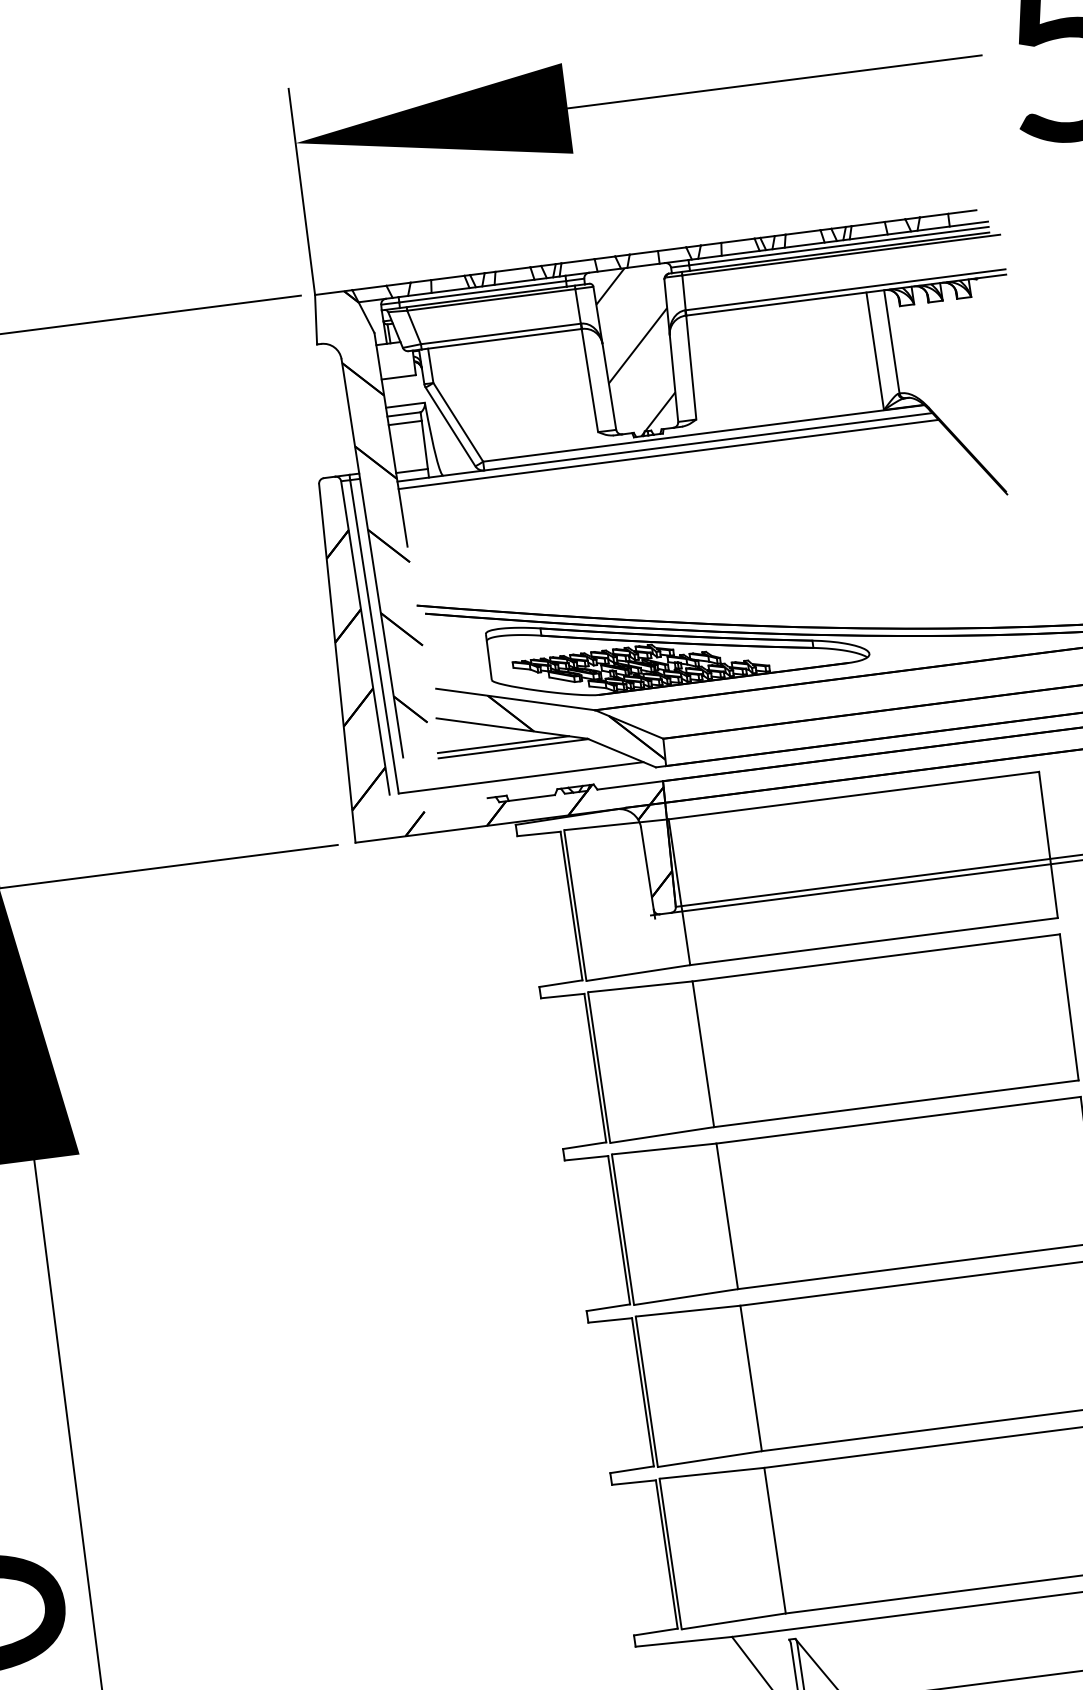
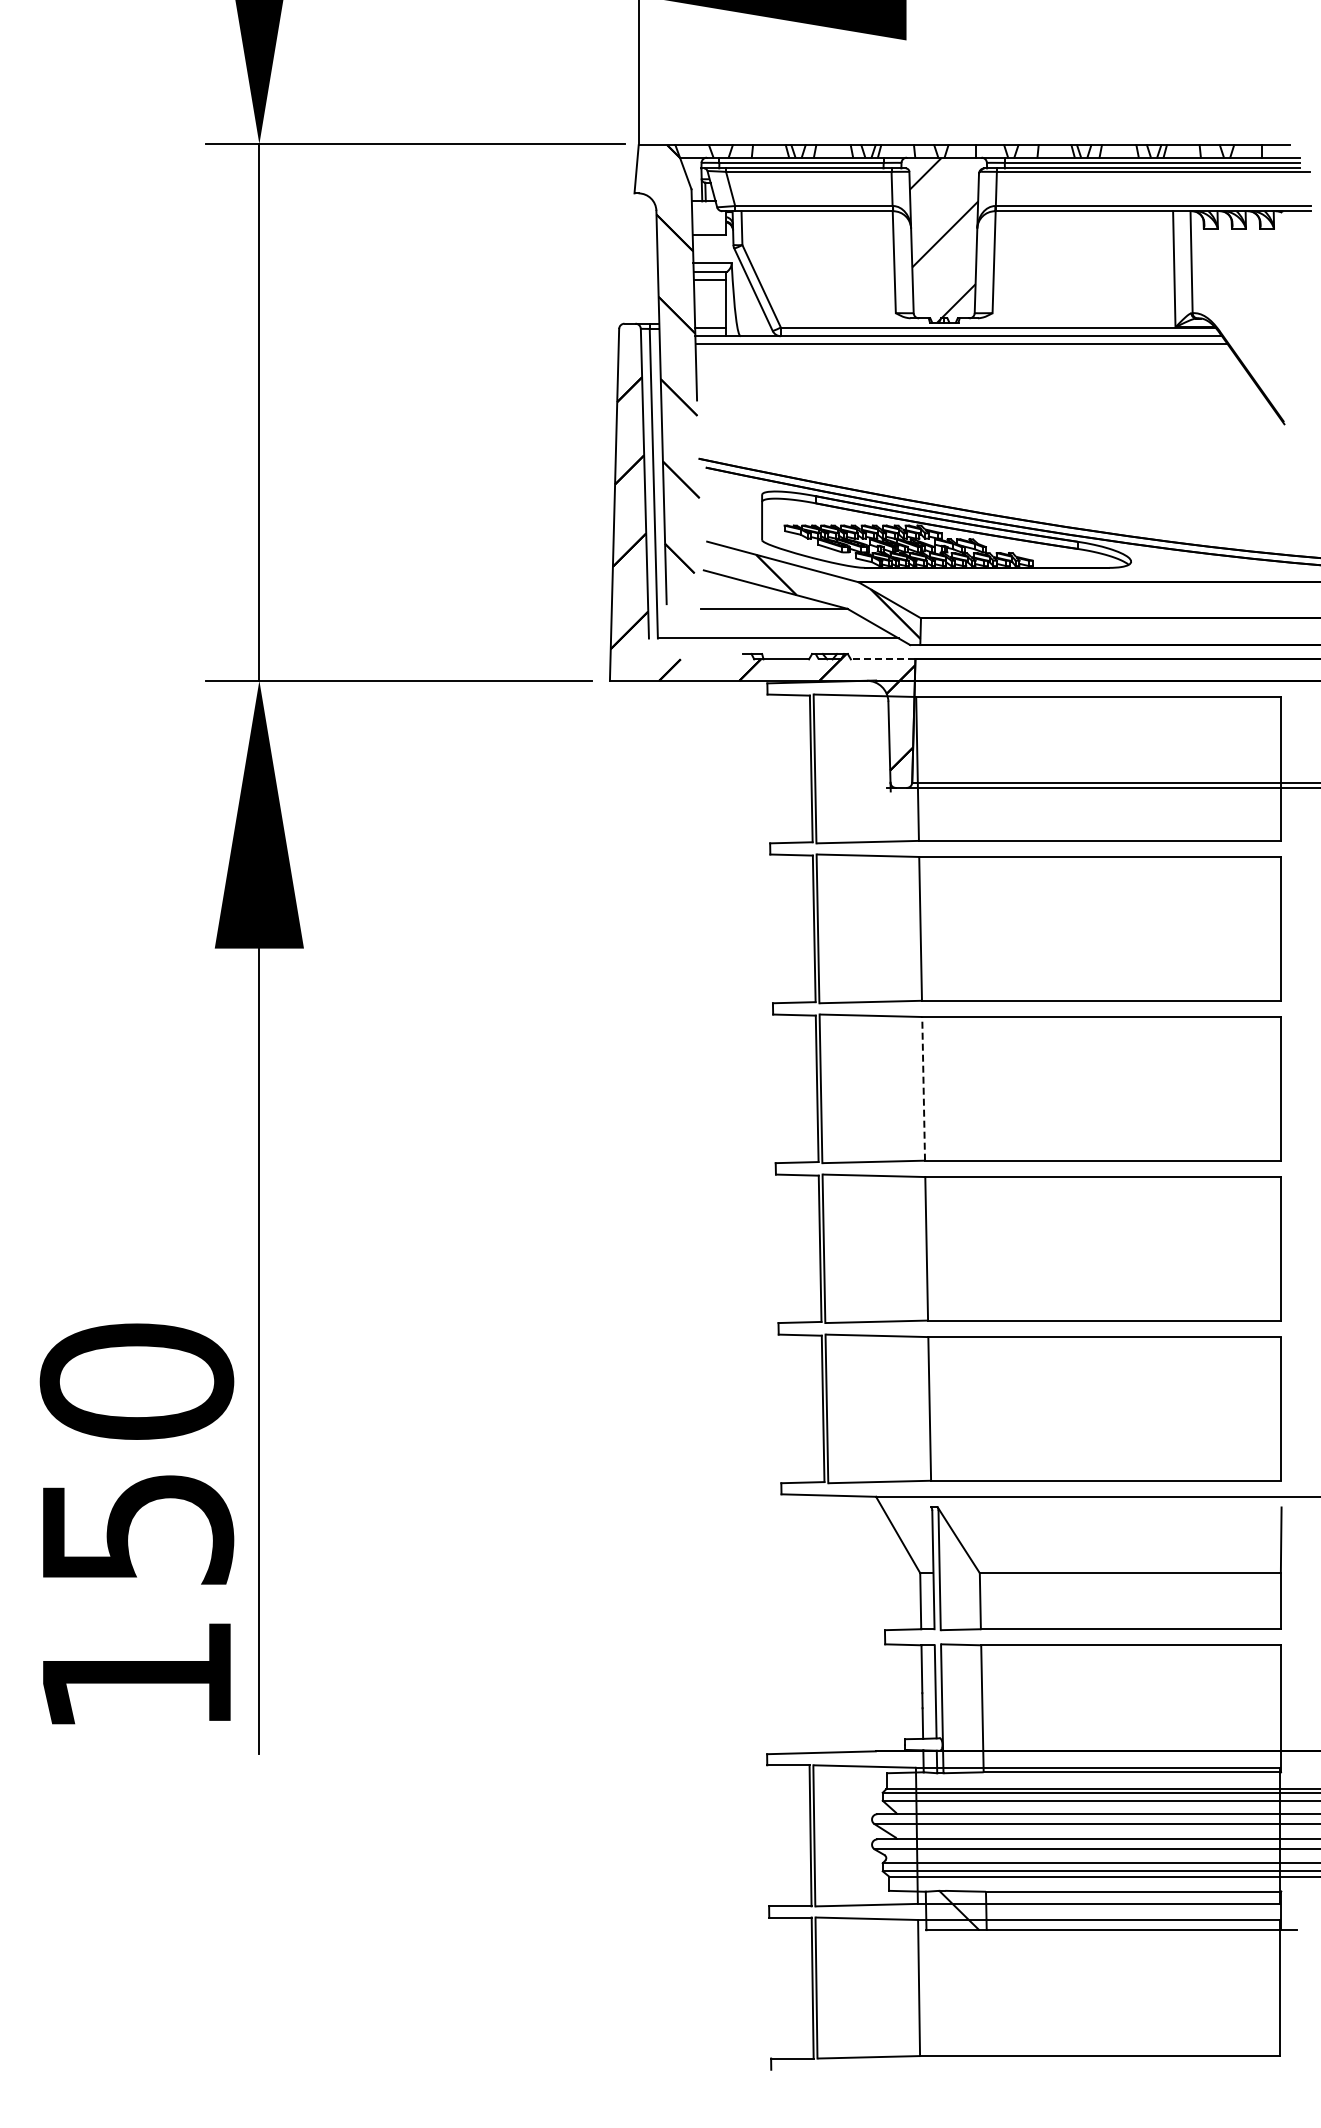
line: (503, 744) -> (765, 604), removed
line: (629, 785) -> (882, 659), solid -> dashed
line: (727, 1216) -> (923, 1088), solid -> dashed

